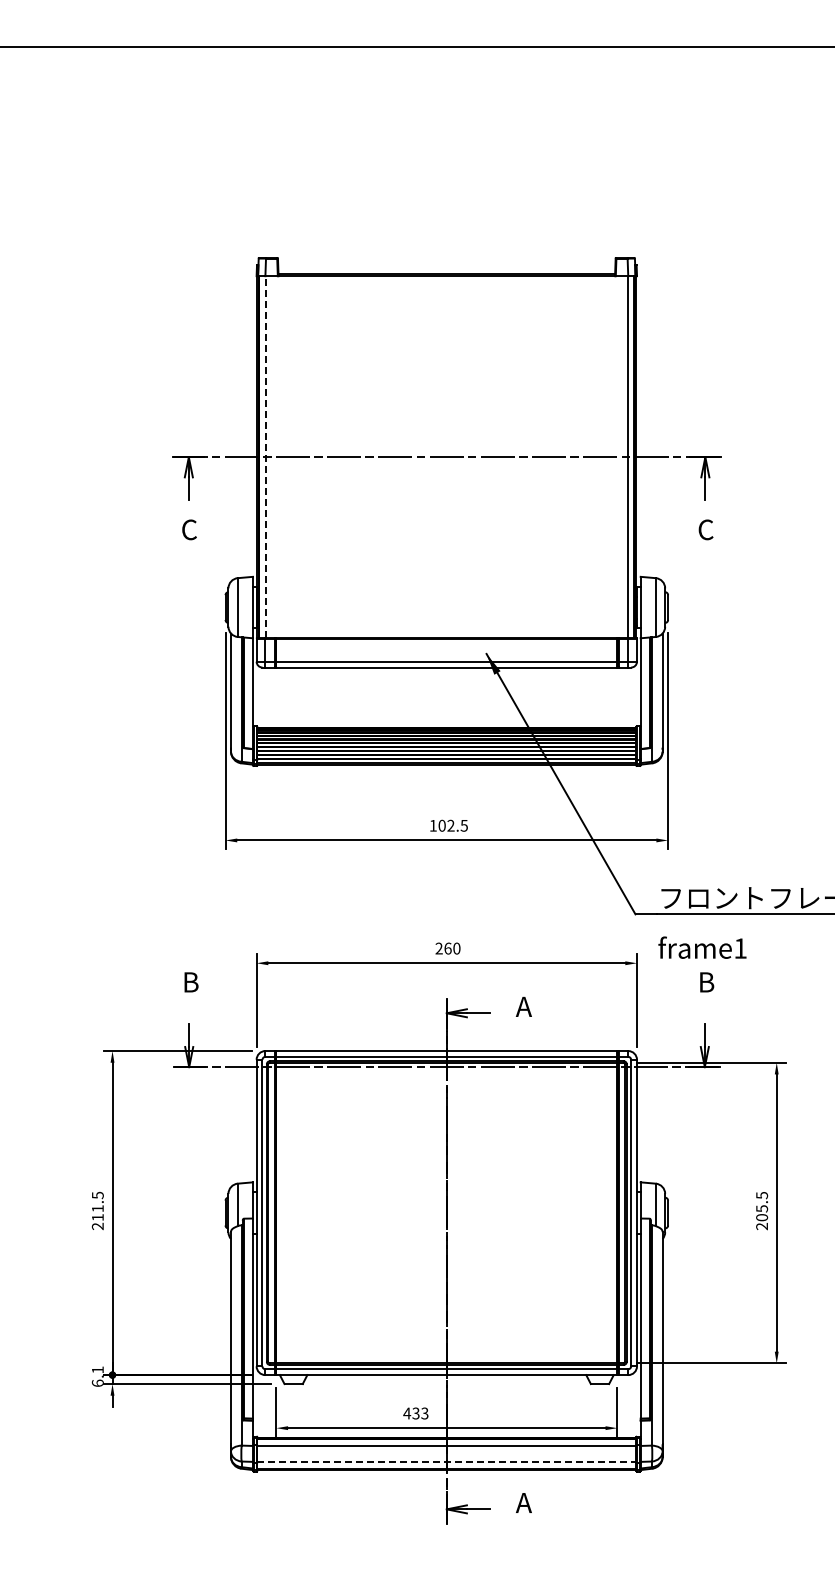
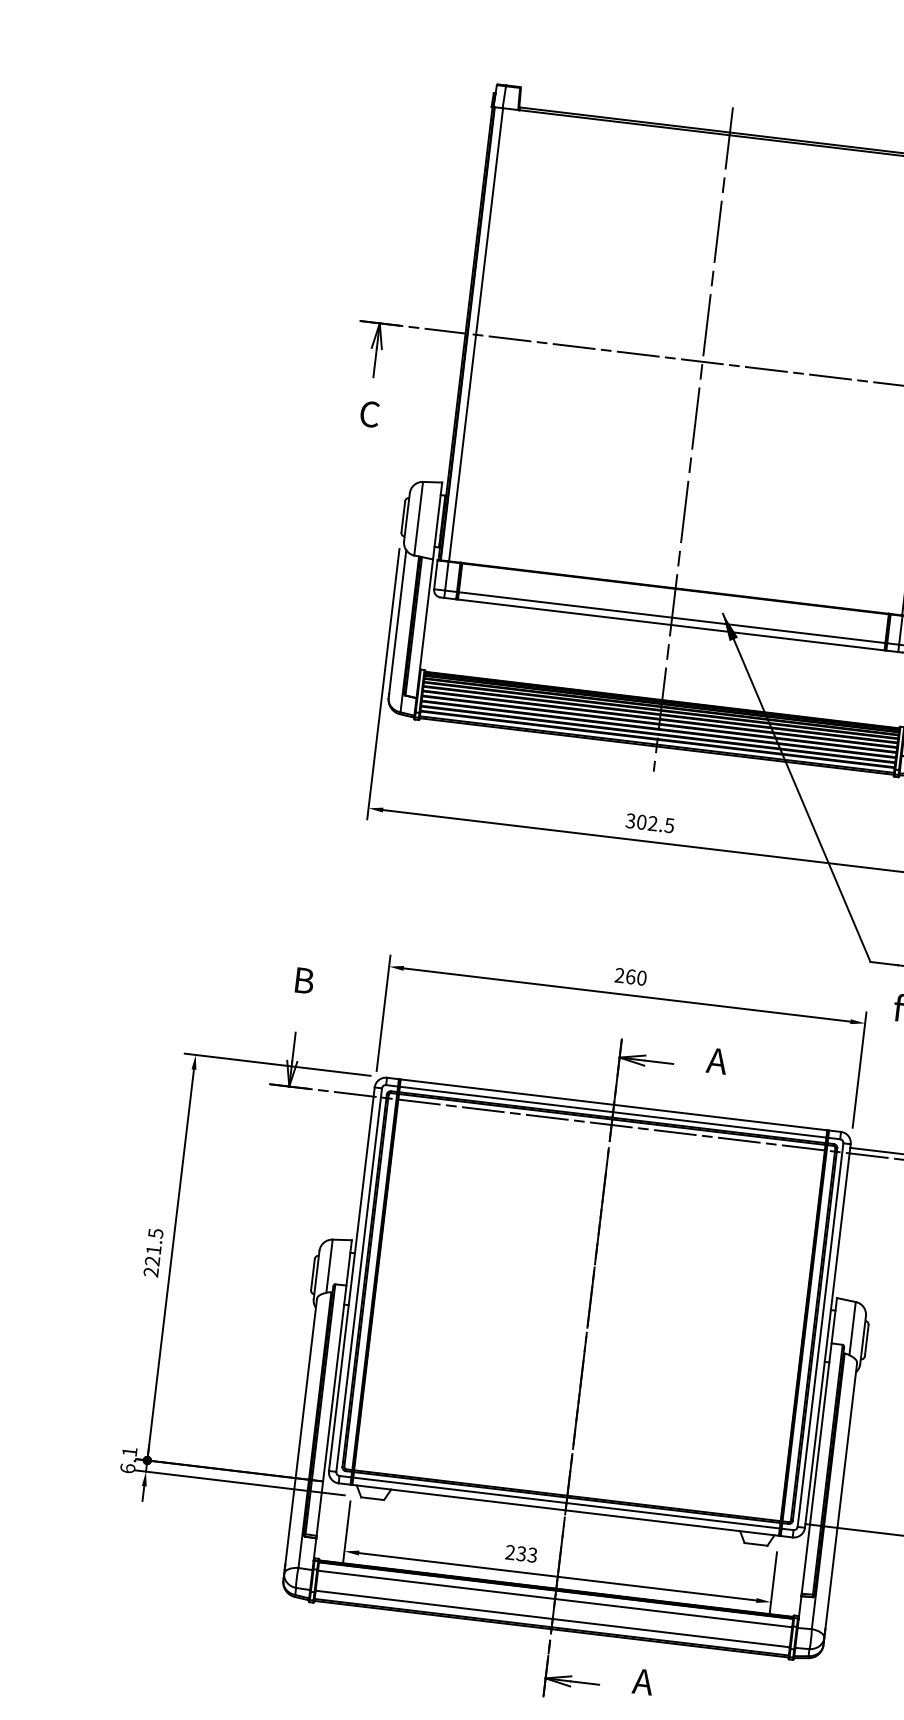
line: (265, 456) -> (475, 333), dashed -> solid
line: (446, 518) -> (693, 438), added
text: (432, 825) -> (629, 820), 102.5 -> 302.5
text: (97, 1217) -> (152, 1261), 211.5 -> 221.5
text: (407, 1413) -> (510, 1552), 433 -> 233
line: (447, 1461) -> (553, 1618), dashed -> solid

